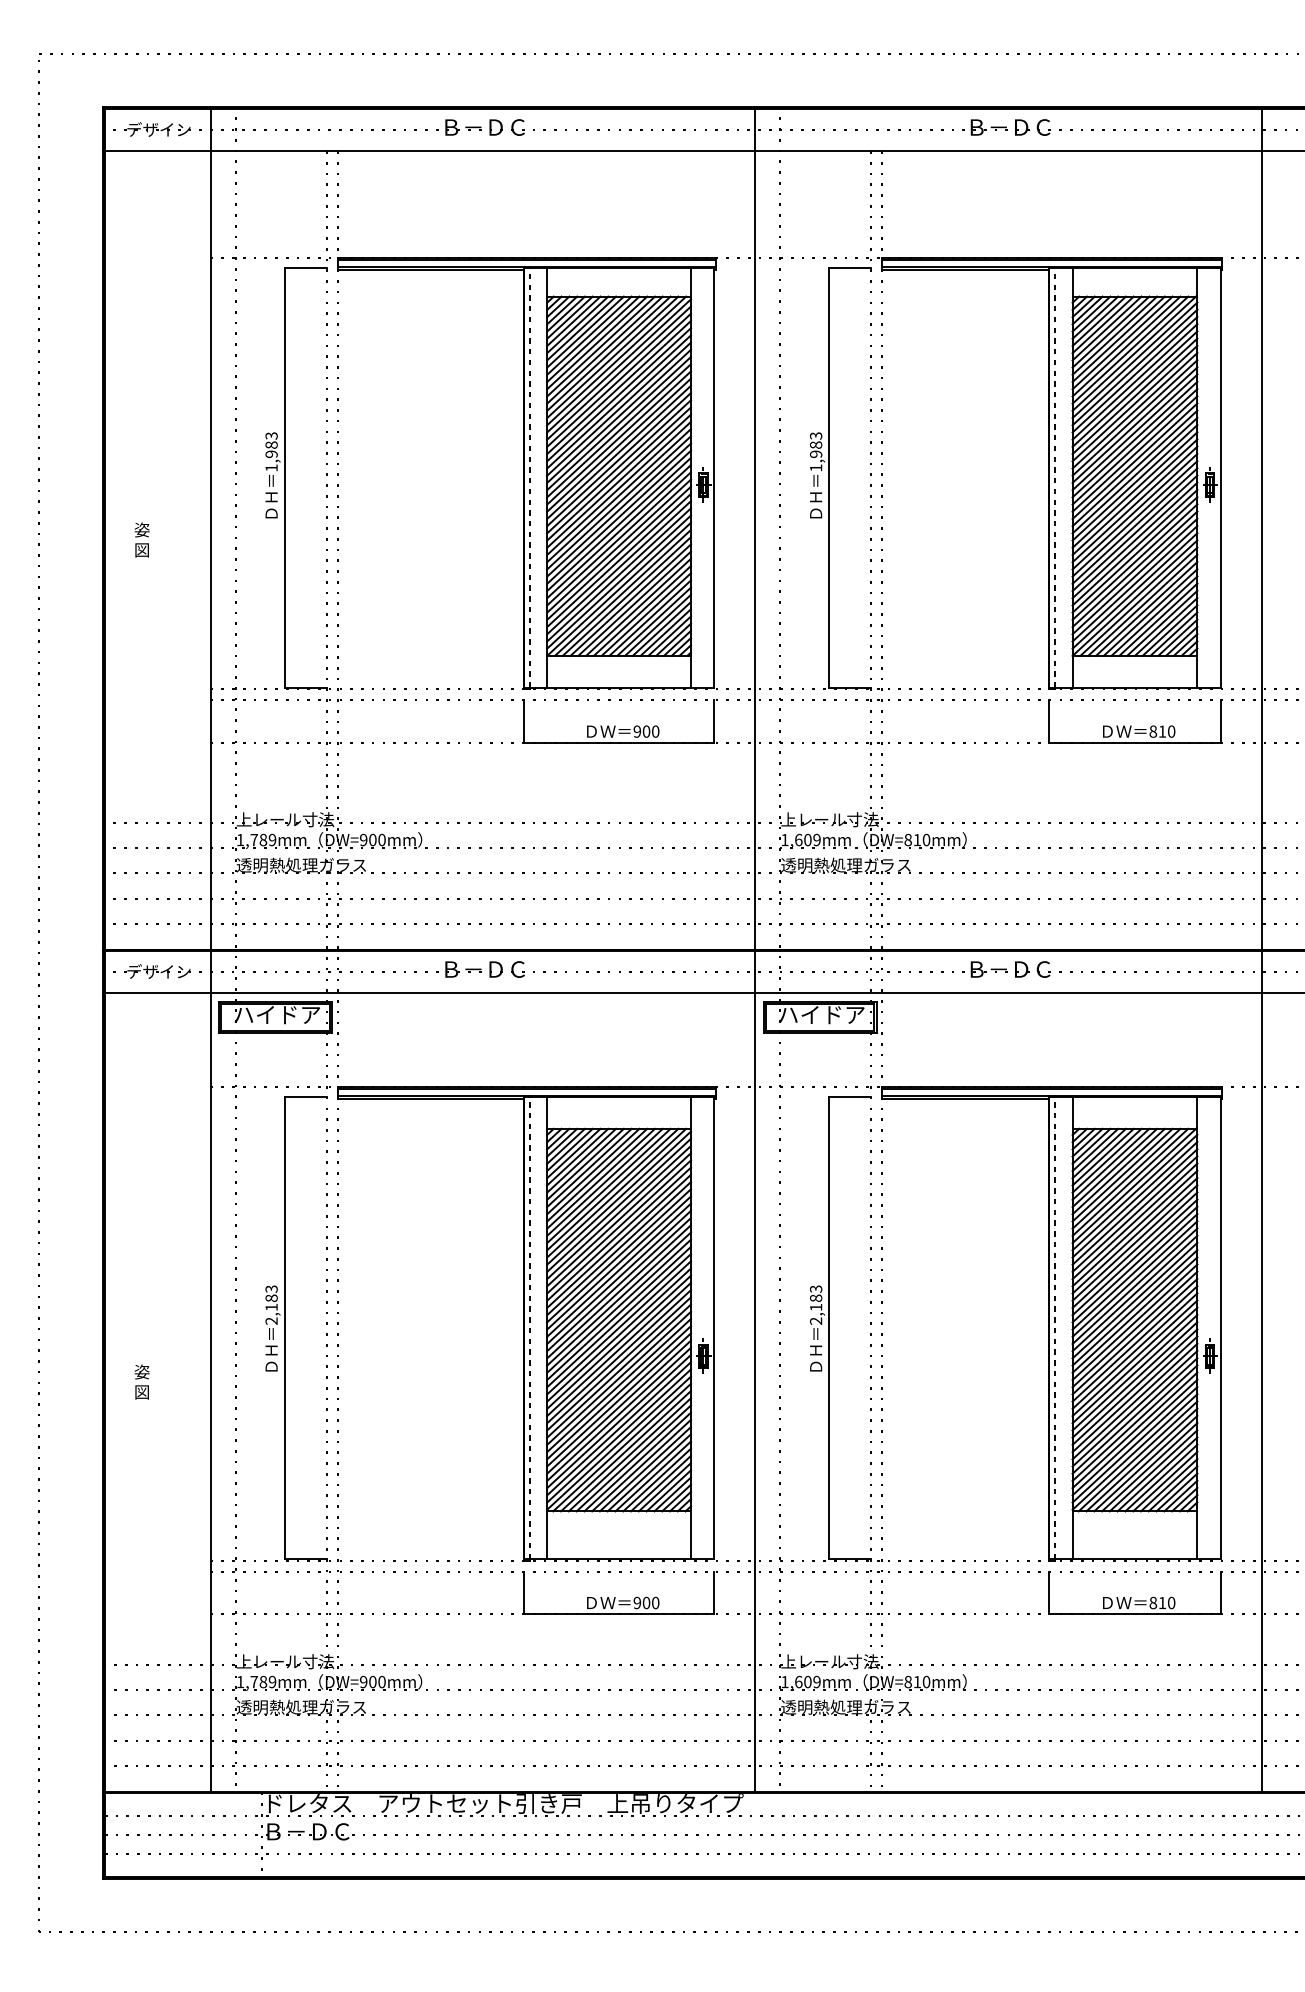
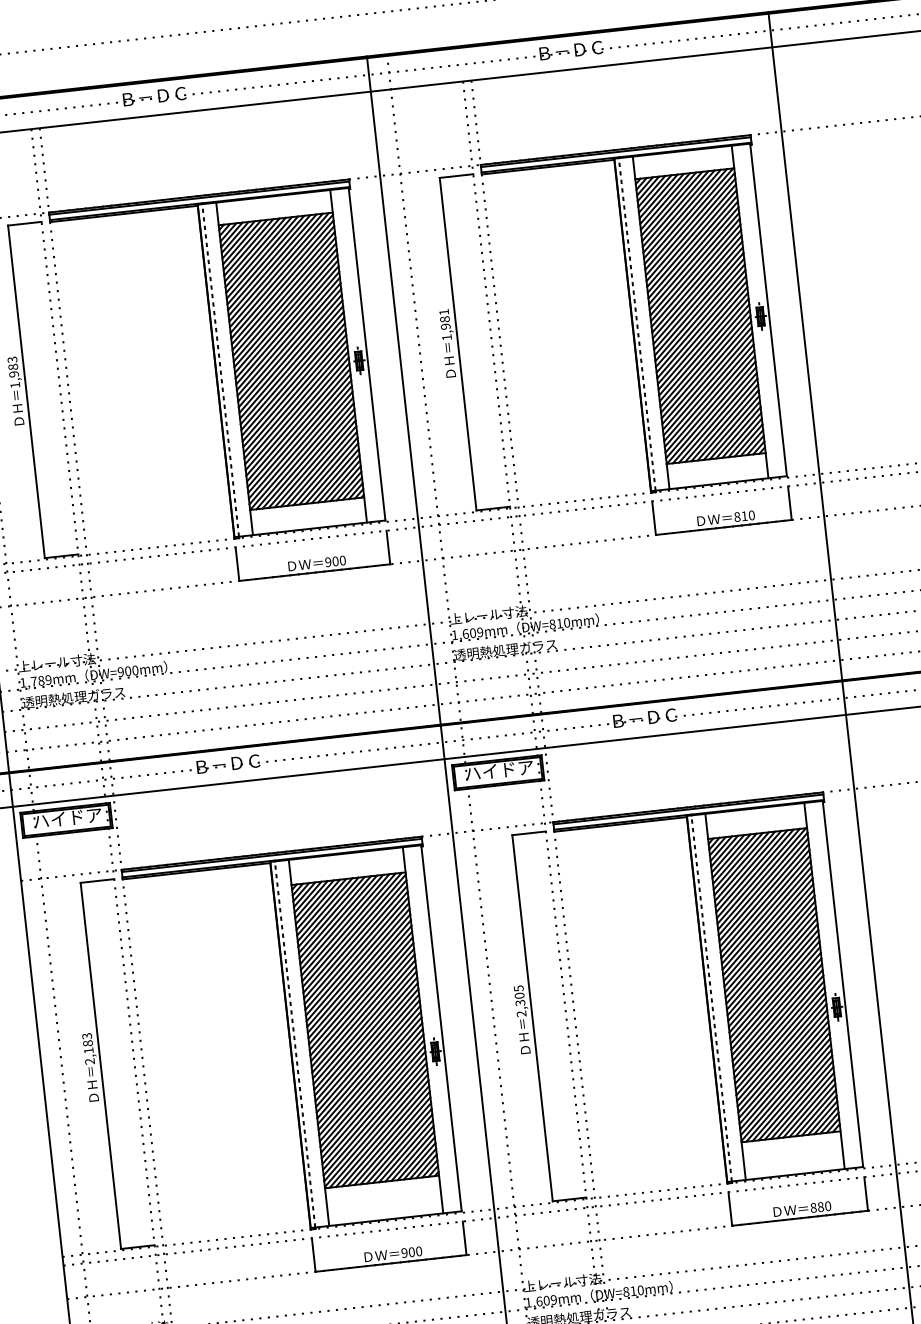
text: (816, 435) -> (444, 311), 1,983 -> 1,981
text: (815, 1298) -> (519, 996), 2,183 -> 2,305
text: (1162, 1602) -> (820, 1206), 810 -> 880

